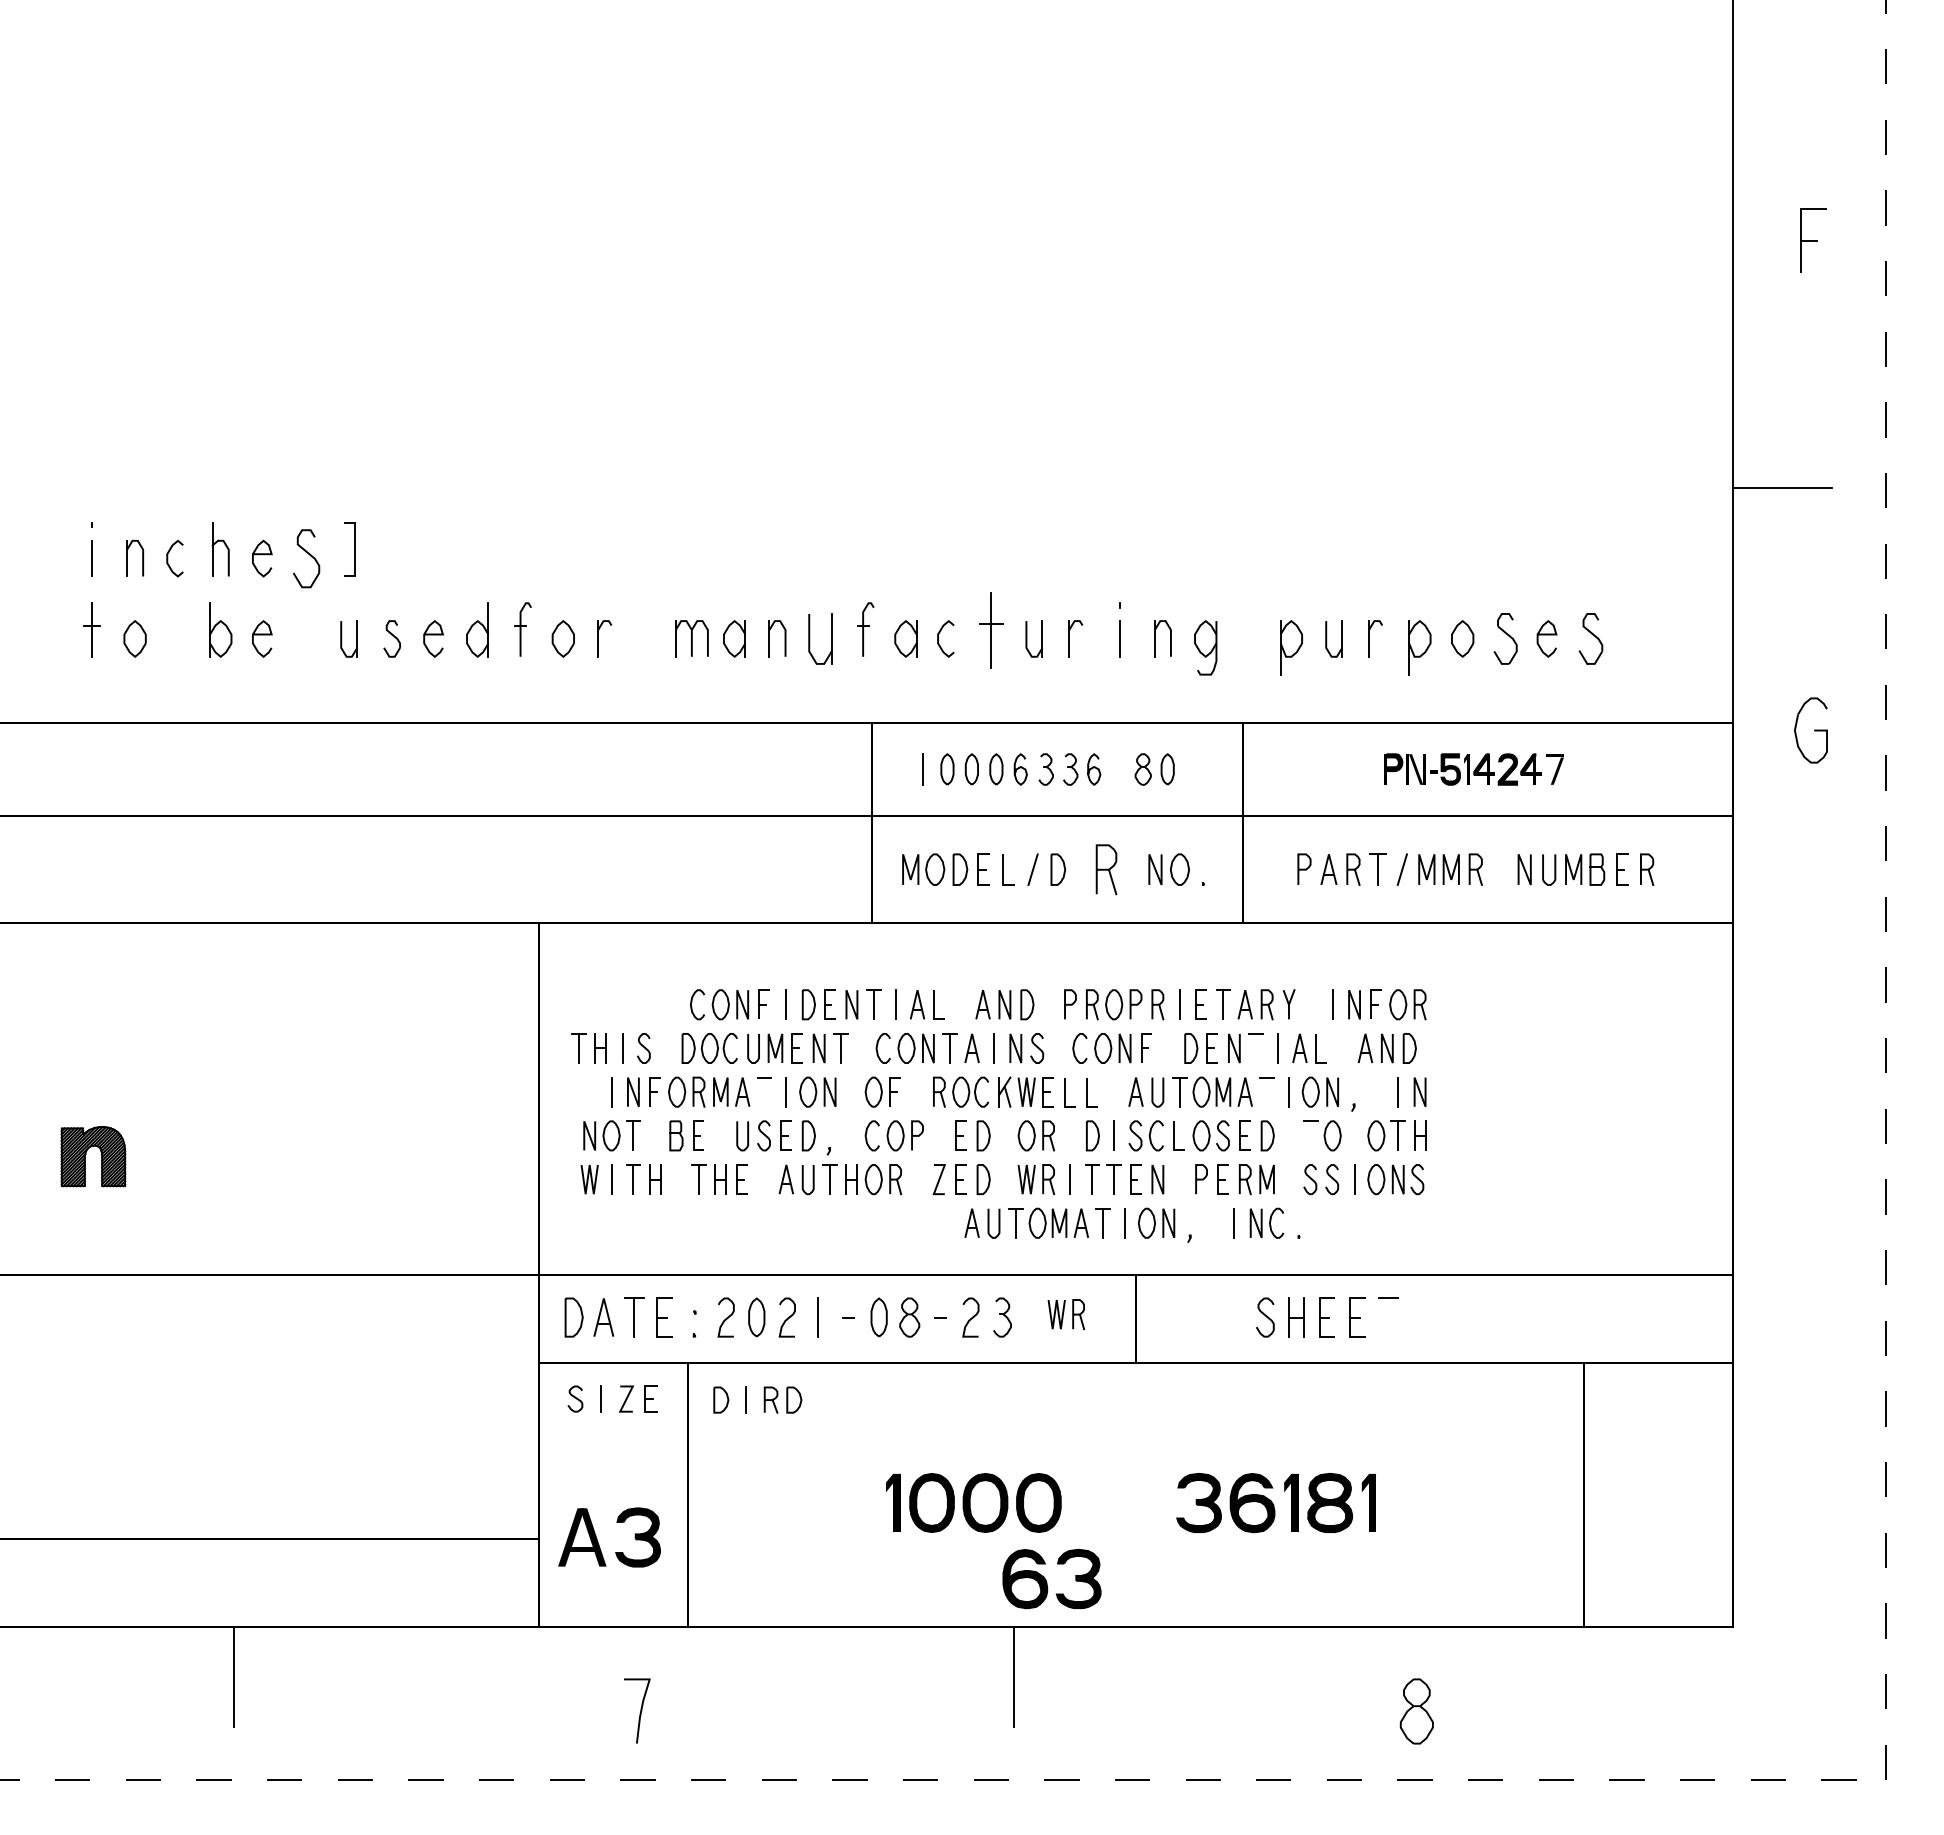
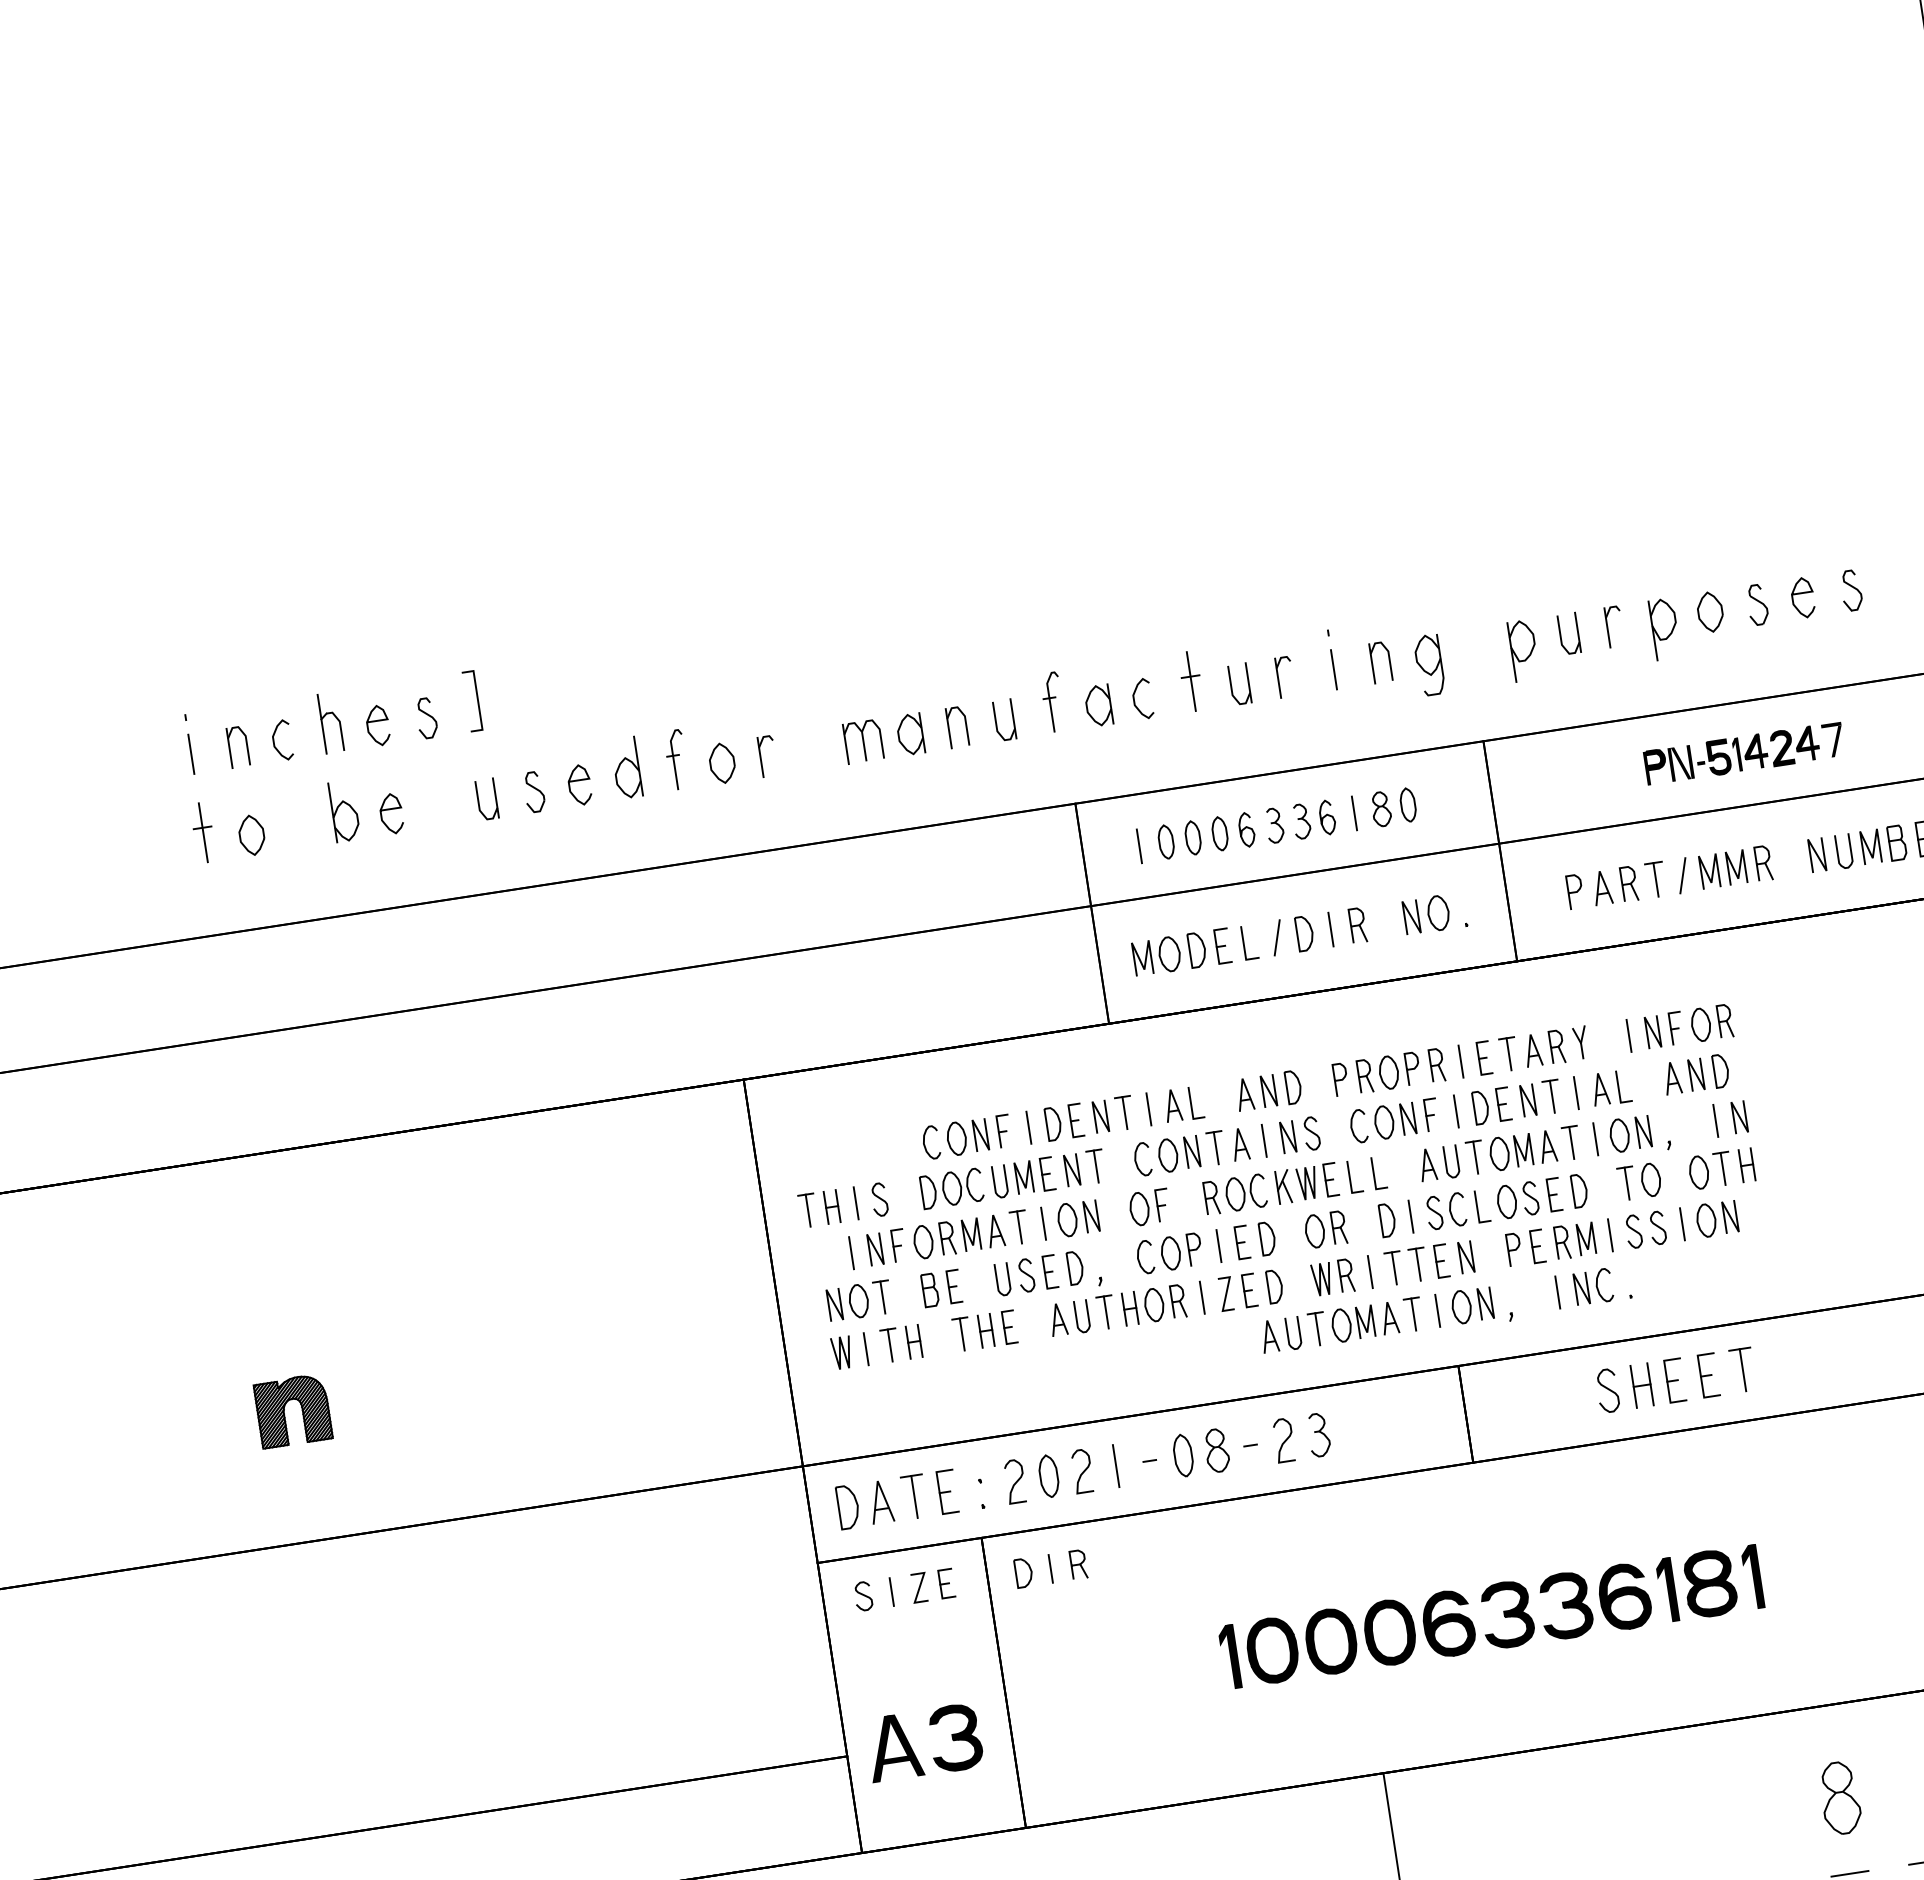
part: (306, 558) -> (426, 718), size x0.62
part: (991, 629) -> (1191, 680), size x0.71
part: (819, 638) -> (1003, 719), size x0.71
part: (1505, 638) -> (1757, 604), size x0.71
part: (1591, 638) -> (1851, 590), size x0.71
line: (1118, 769) -> (1354, 813), added
line: (1082, 869) -> (1331, 929), added
part: (1106, 869) -> (1357, 925), size x0.62
line: (1168, 1048) -> (1456, 1111), added
line: (1256, 1048) -> (1552, 1096), added
line: (764, 1091) -> (1019, 1226), added
line: (1267, 1091) -> (1572, 1142), added
line: (939, 1135) -> (1219, 1245), added
line: (1310, 1135) -> (1626, 1183), added
line: (917, 1179) -> (1202, 1297), added
line: (1288, 1179) -> (1609, 1235), added
curve: (1417, 1179) -> (1751, 1213), removed
part: (1066, 1314) -> (1388, 1420), removed
line: (1388, 1317) -> (1742, 1370), added
part: (794, 1399) -> (1104, 1560), removed
part: (1051, 1579) -> (1477, 1619), moved

